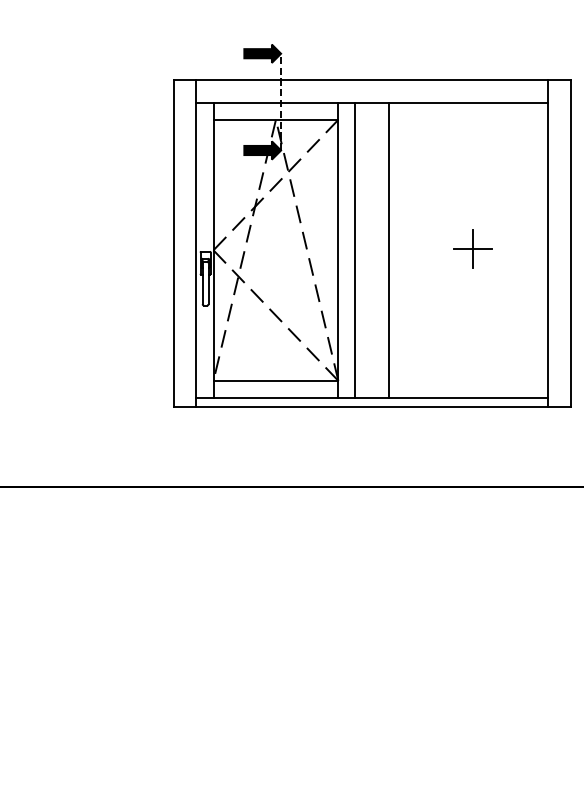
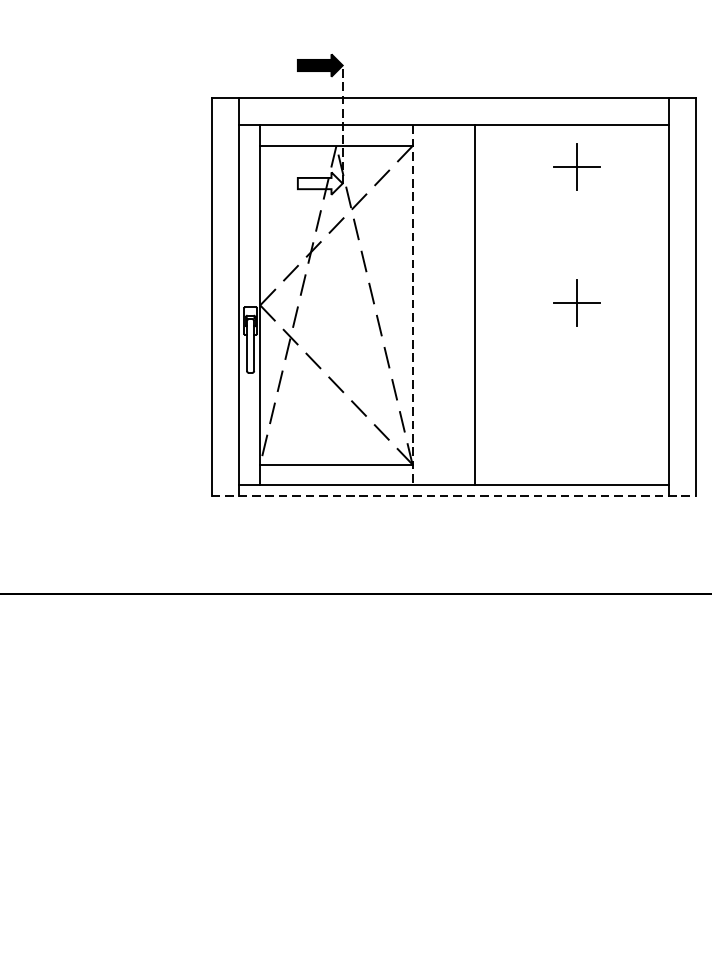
part: (472, 136) -> (576, 166), added
fill: (262, 150) -> (320, 183), removed
line: (355, 249) -> (433, 304), removed
line: (338, 250) -> (412, 305), solid -> dashed
line: (372, 406) -> (454, 495), solid -> dashed

